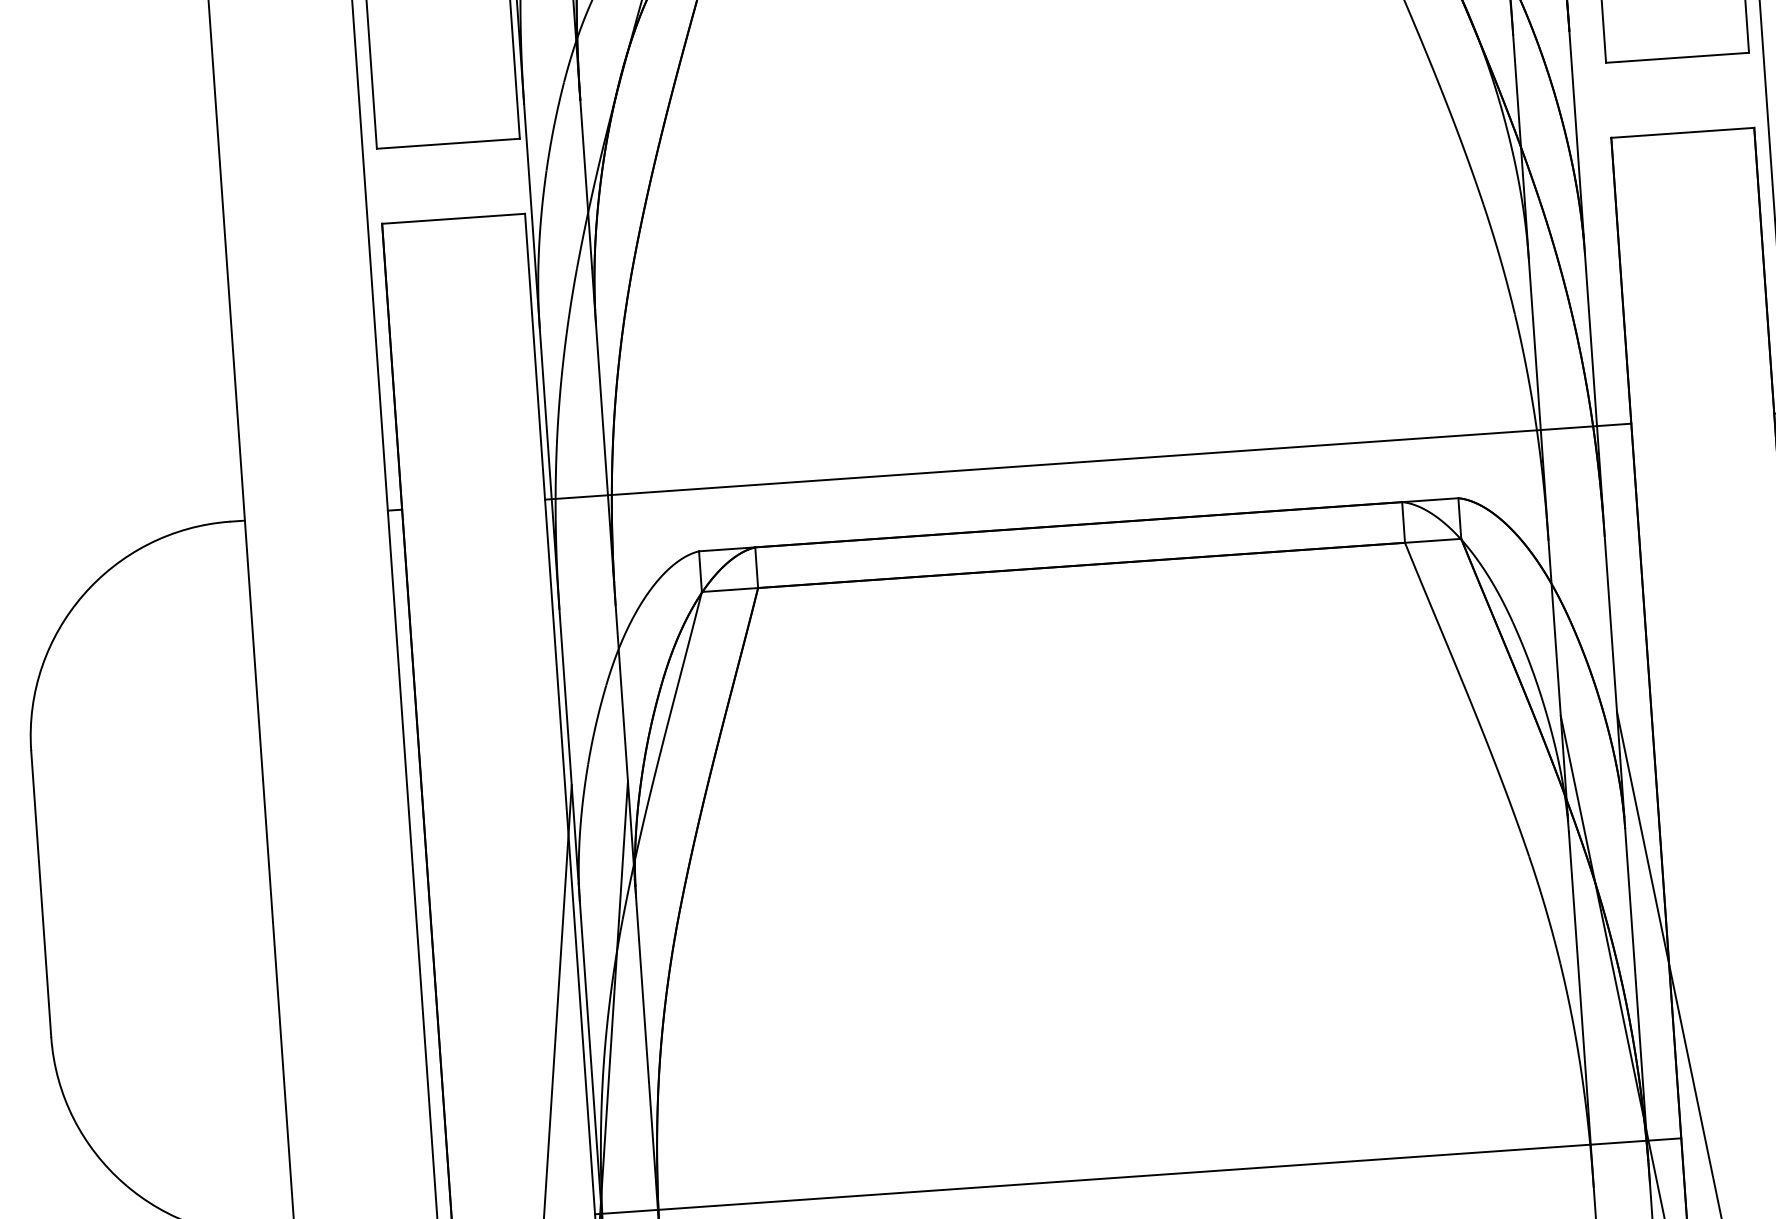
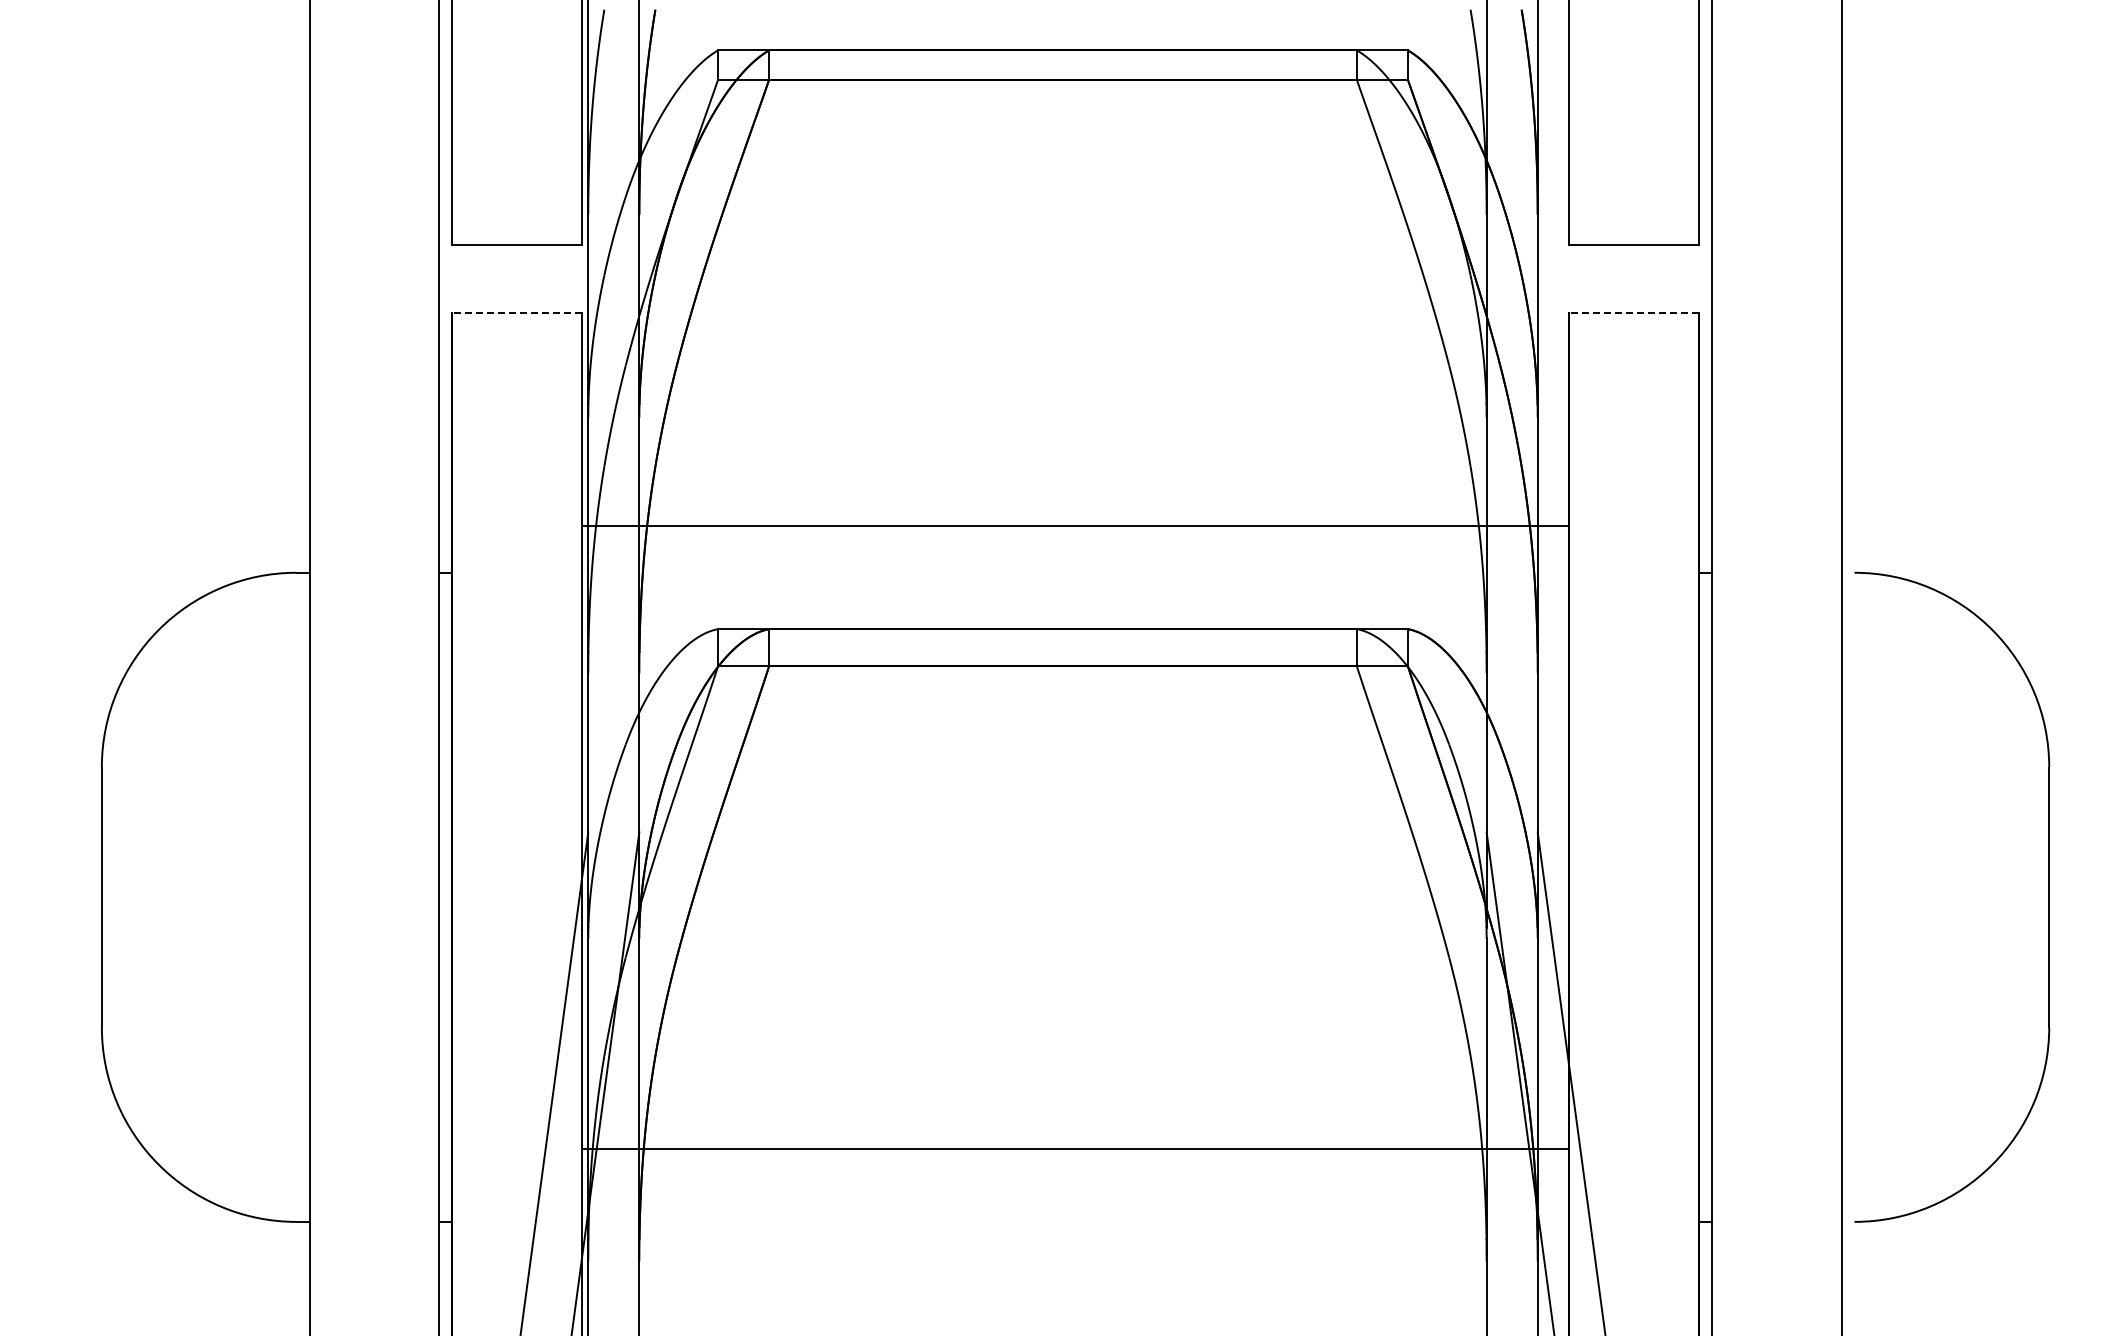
line: (1682, 133) -> (1633, 313), solid -> dashed
line: (453, 219) -> (517, 313), solid -> dashed
line: (1088, 461) -> (1075, 525), moved
line: (1138, 1175) -> (1075, 1148), moved

